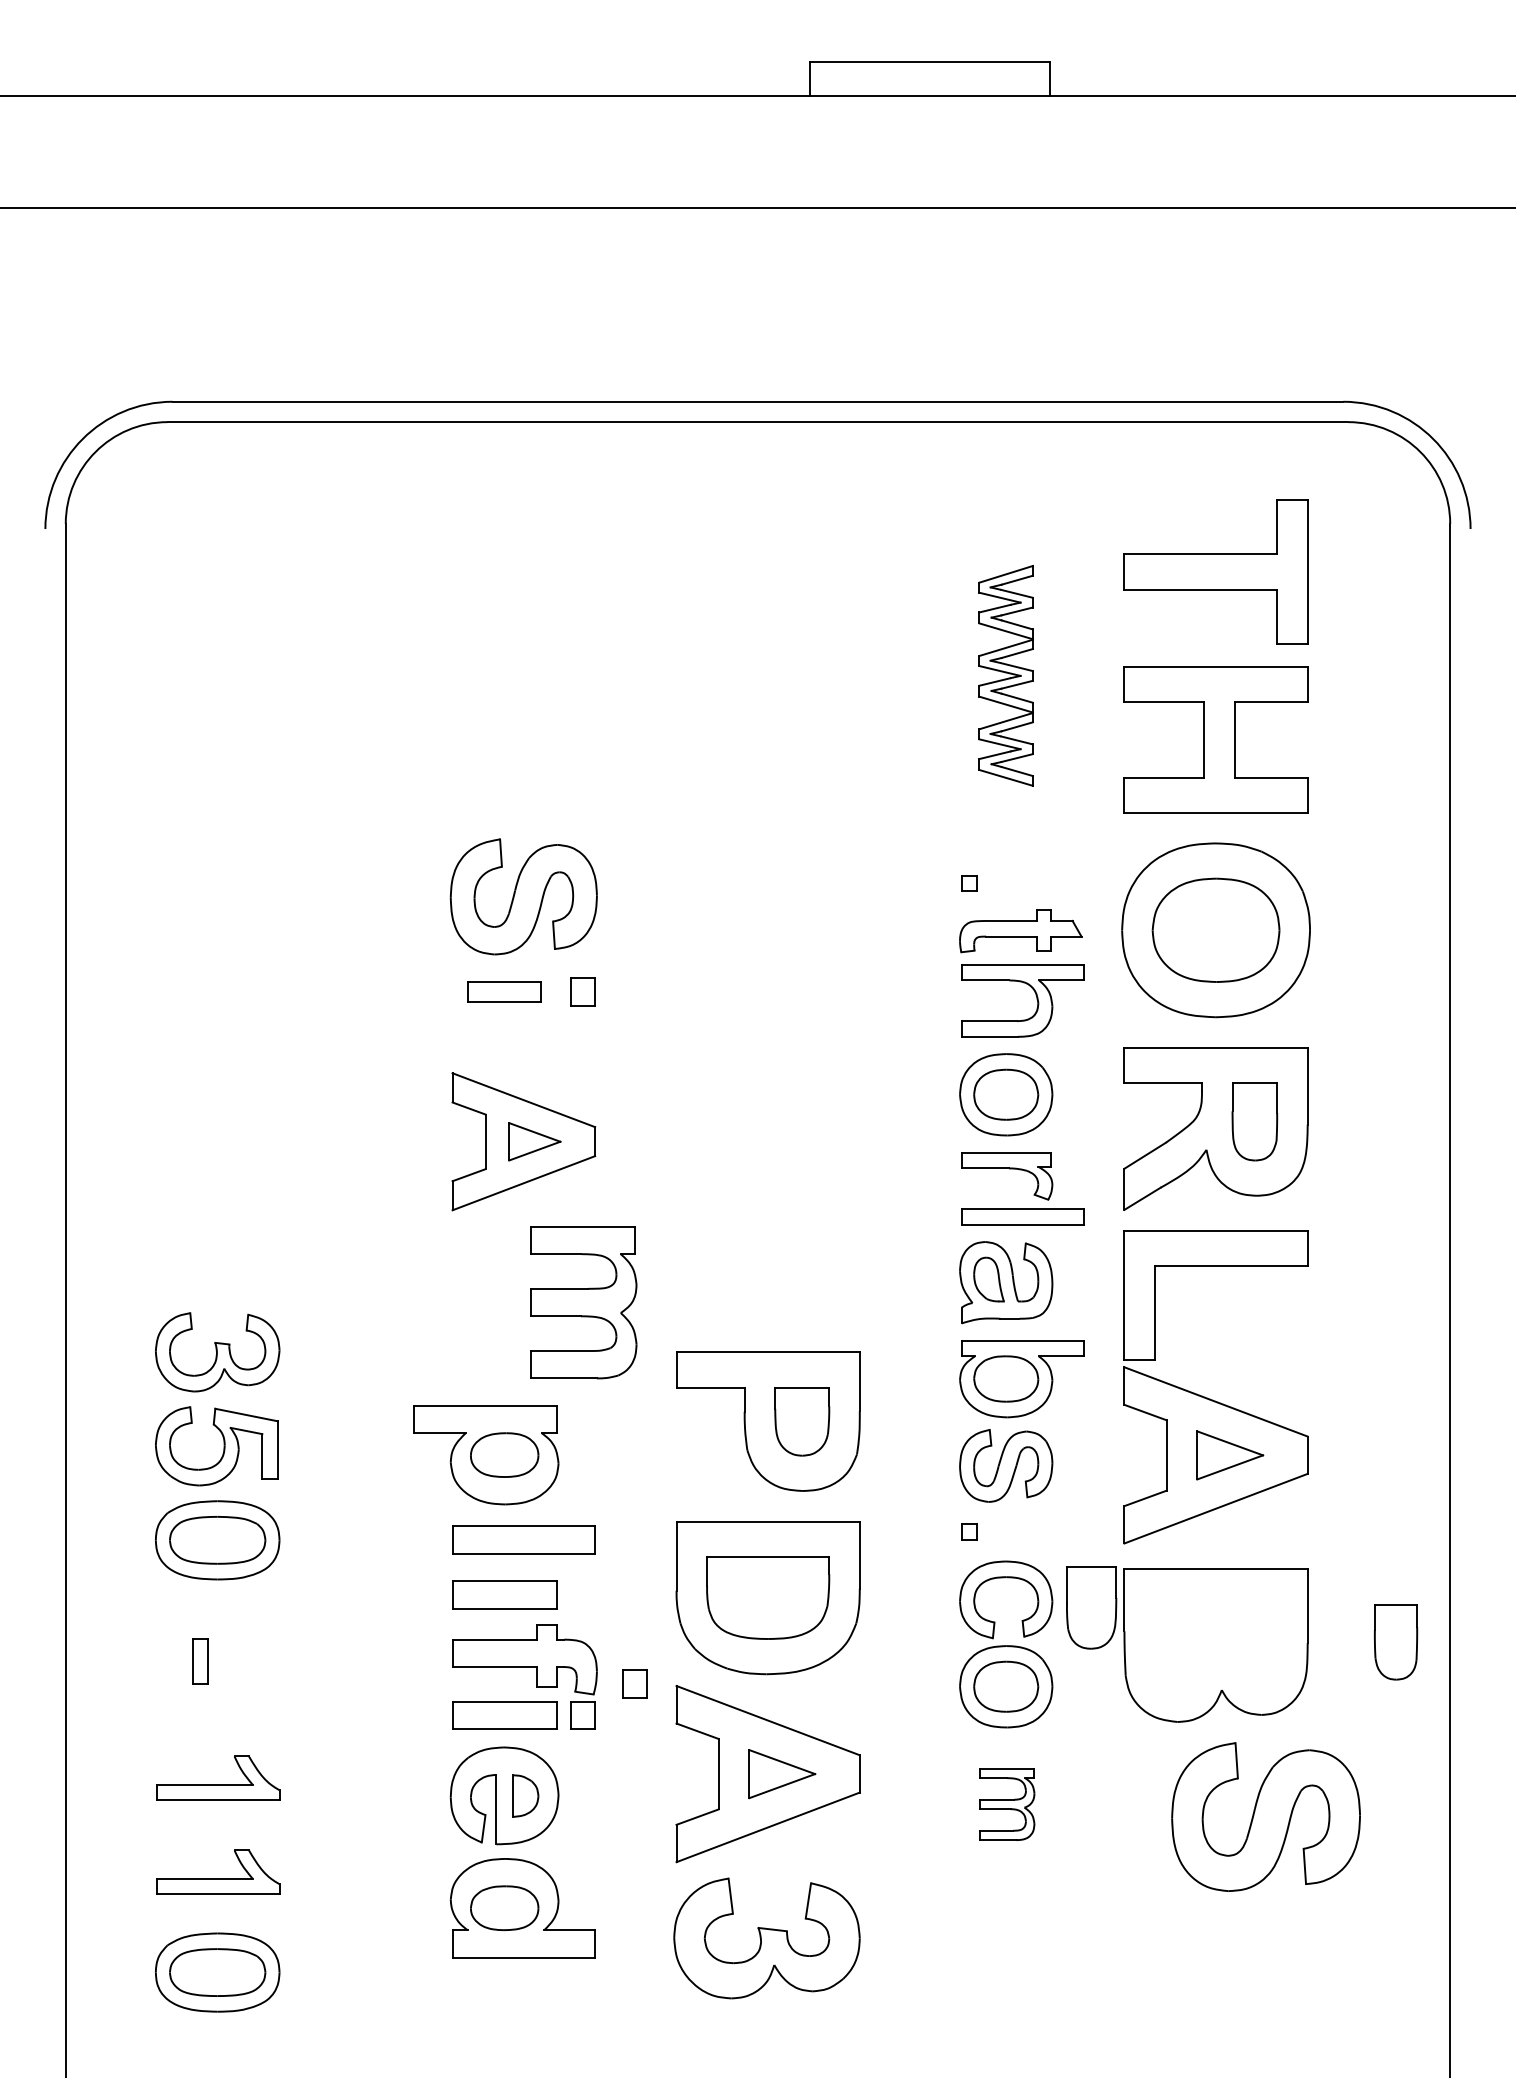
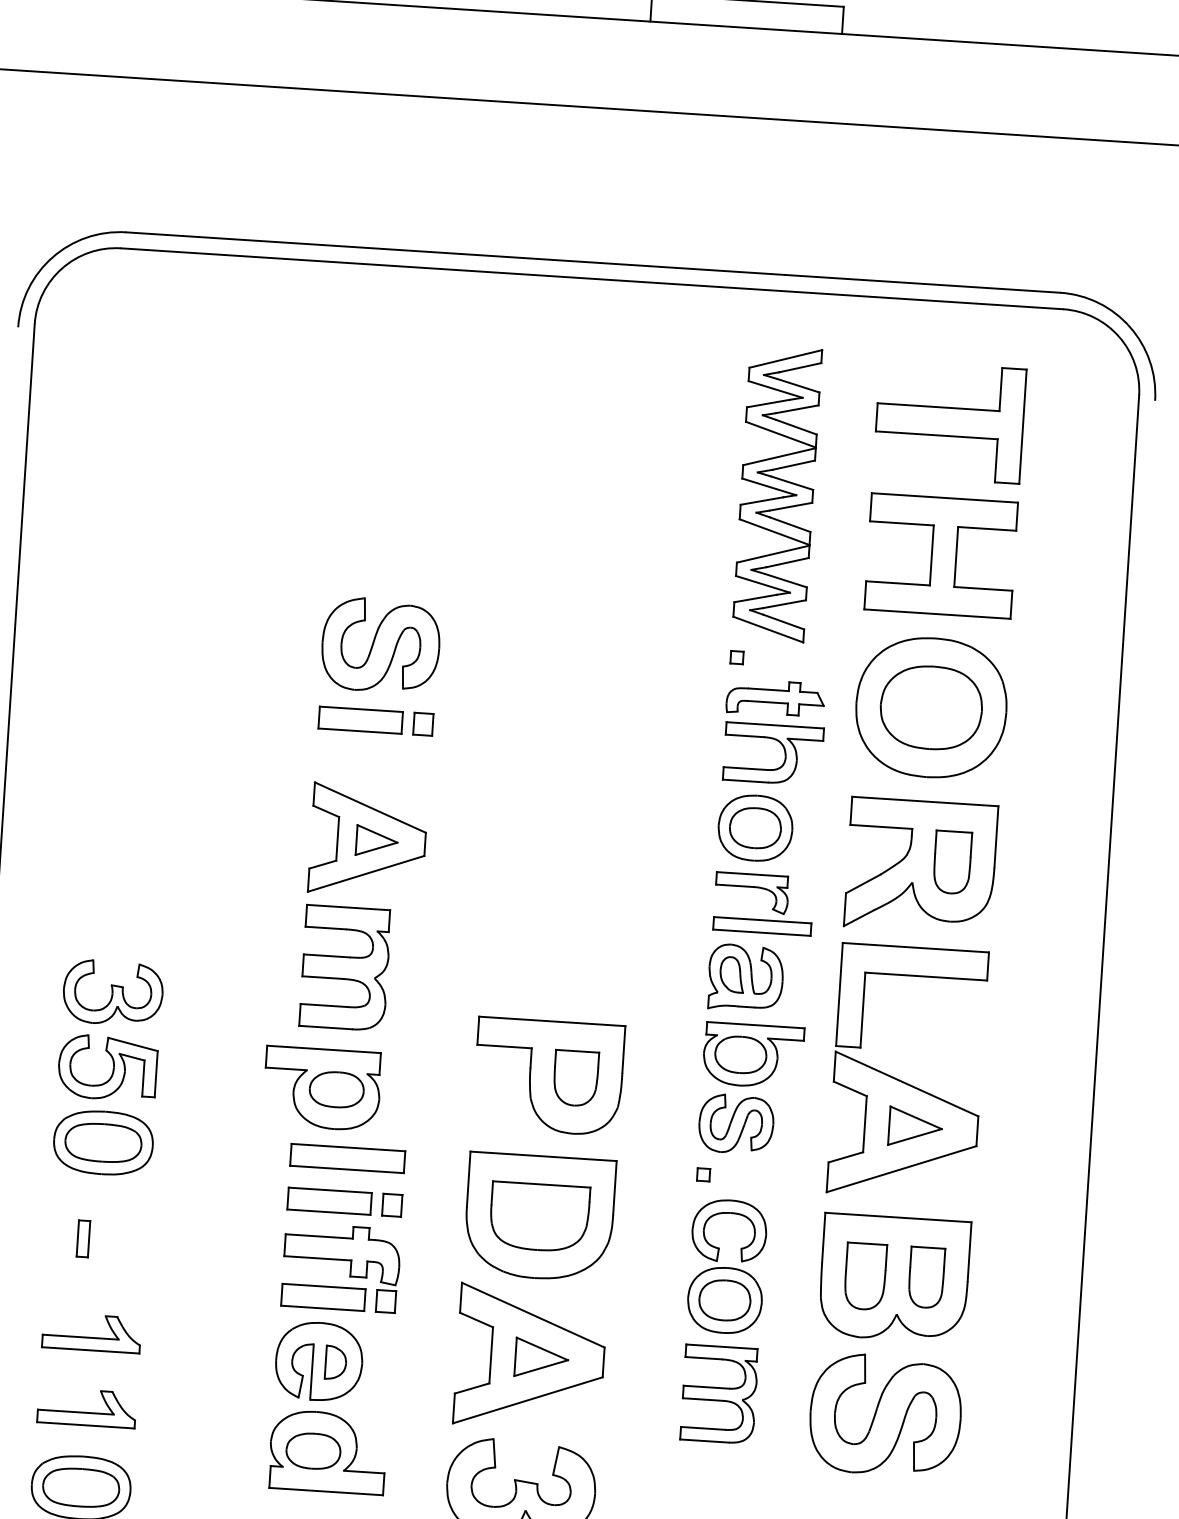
part: (1005, 675) -> (776, 493), size x1.67
part: (504, 991) -> (360, 719), size x1.43
part: (583, 1302) -> (345, 968), moved
part: (1091, 1607) -> (865, 1276), moved
part: (1396, 1642) -> (926, 1278), moved
part: (634, 1683) -> (391, 1204), moved
part: (1007, 1804) -> (719, 1394), size x1.67
part: (1265, 1816) -> (885, 1414), moved

